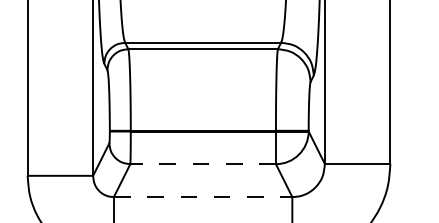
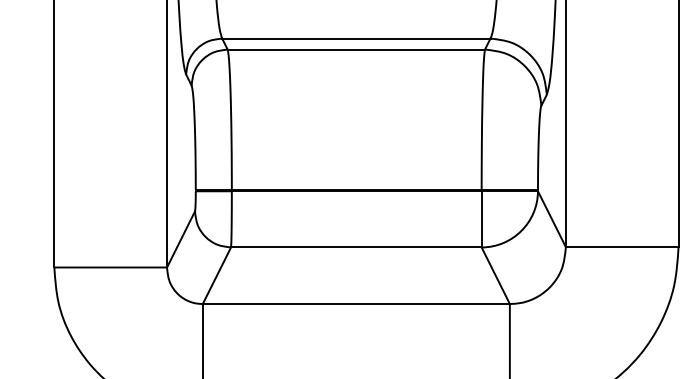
line: (203, 164) -> (356, 247), dashed -> solid
line: (203, 197) -> (356, 304), dashed -> solid

